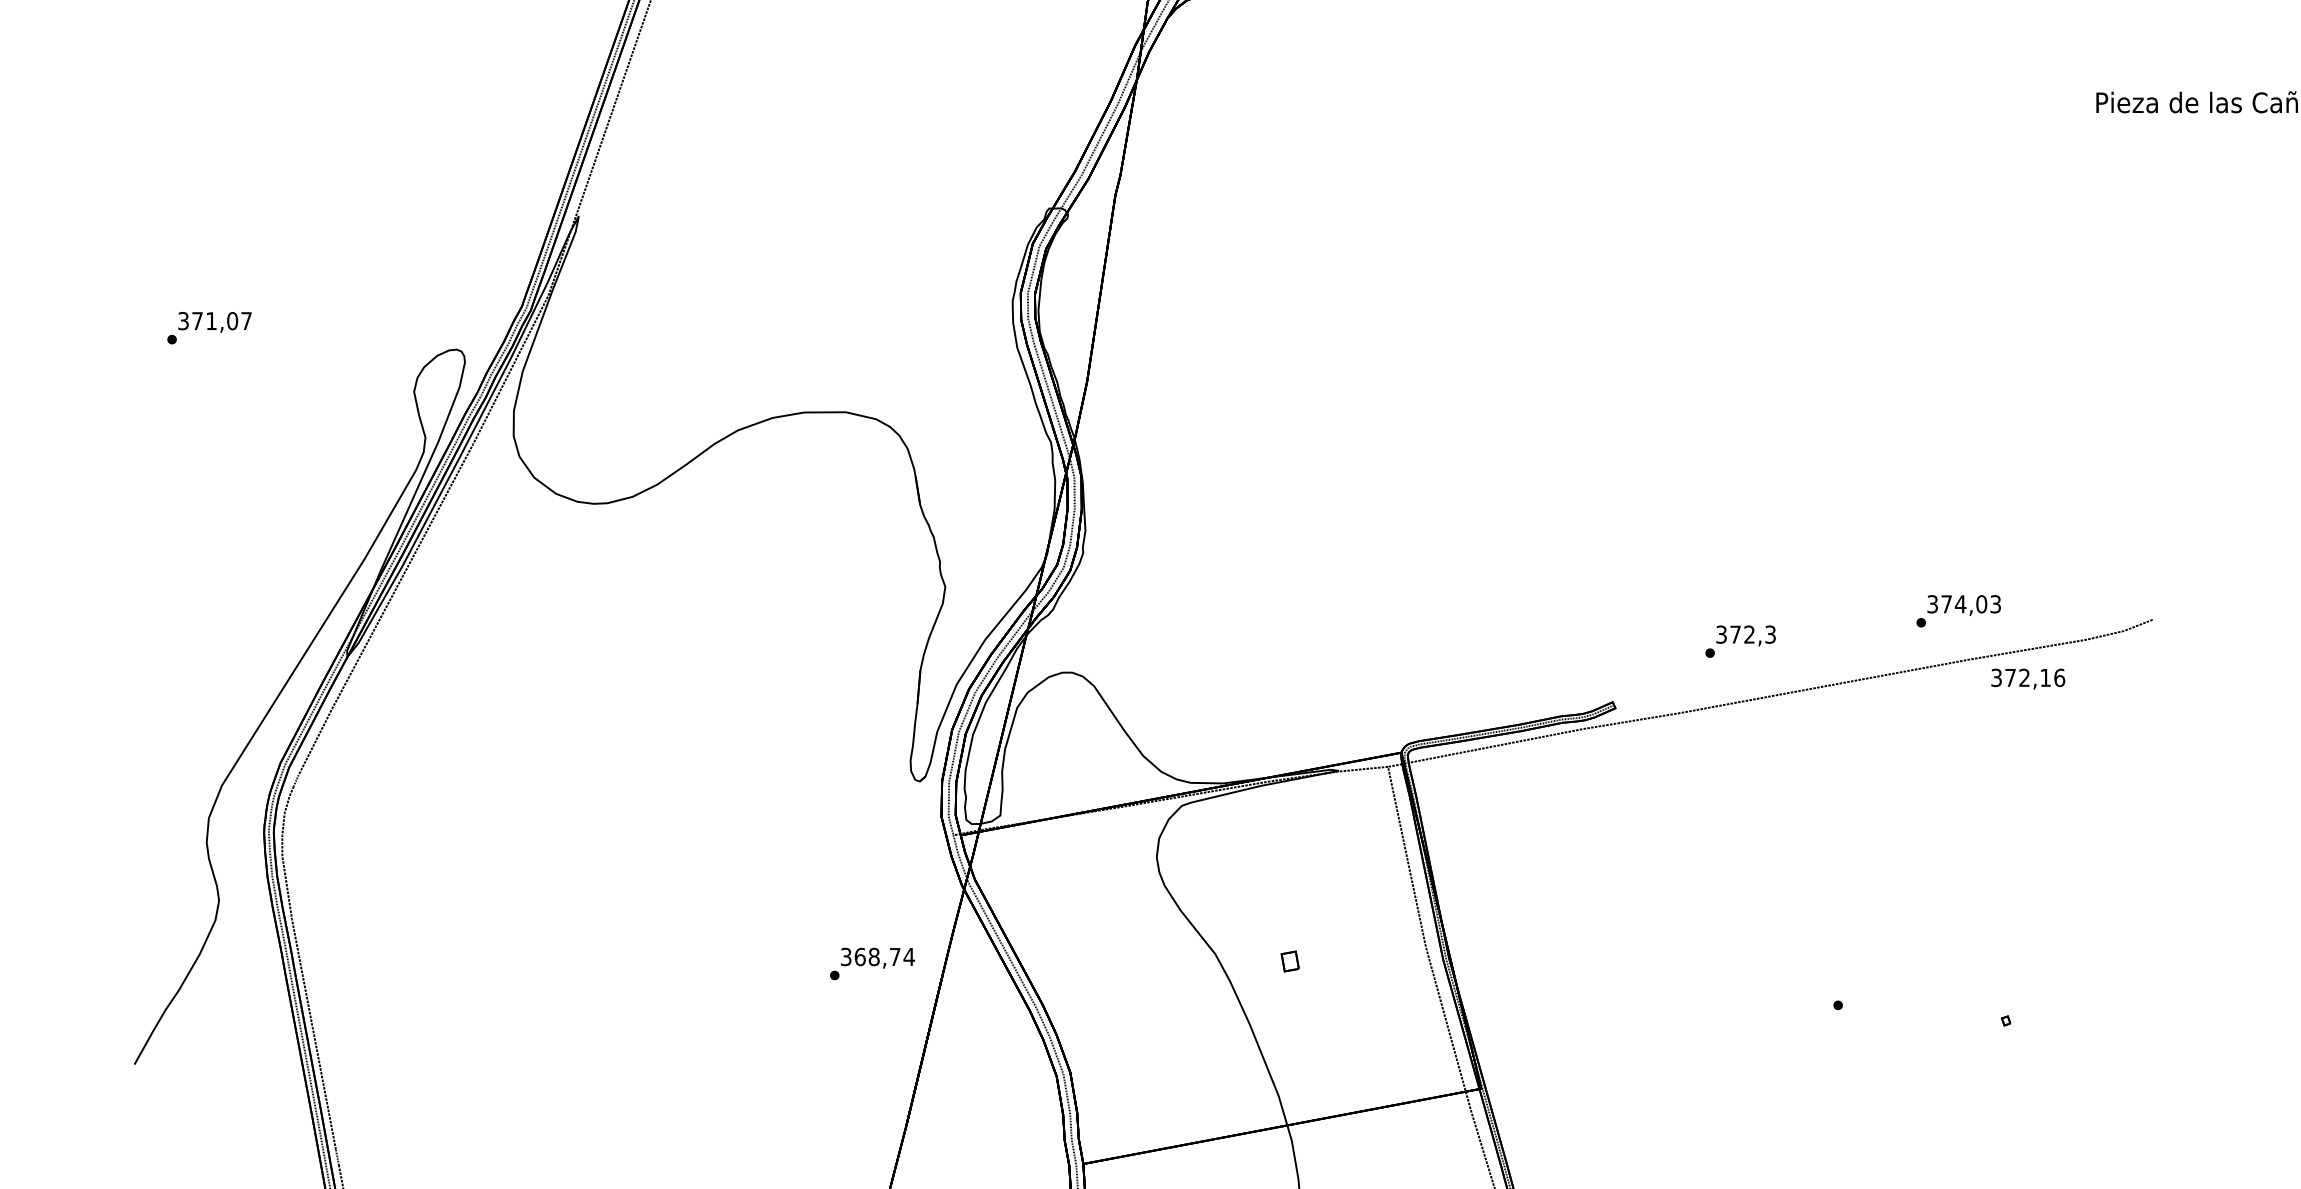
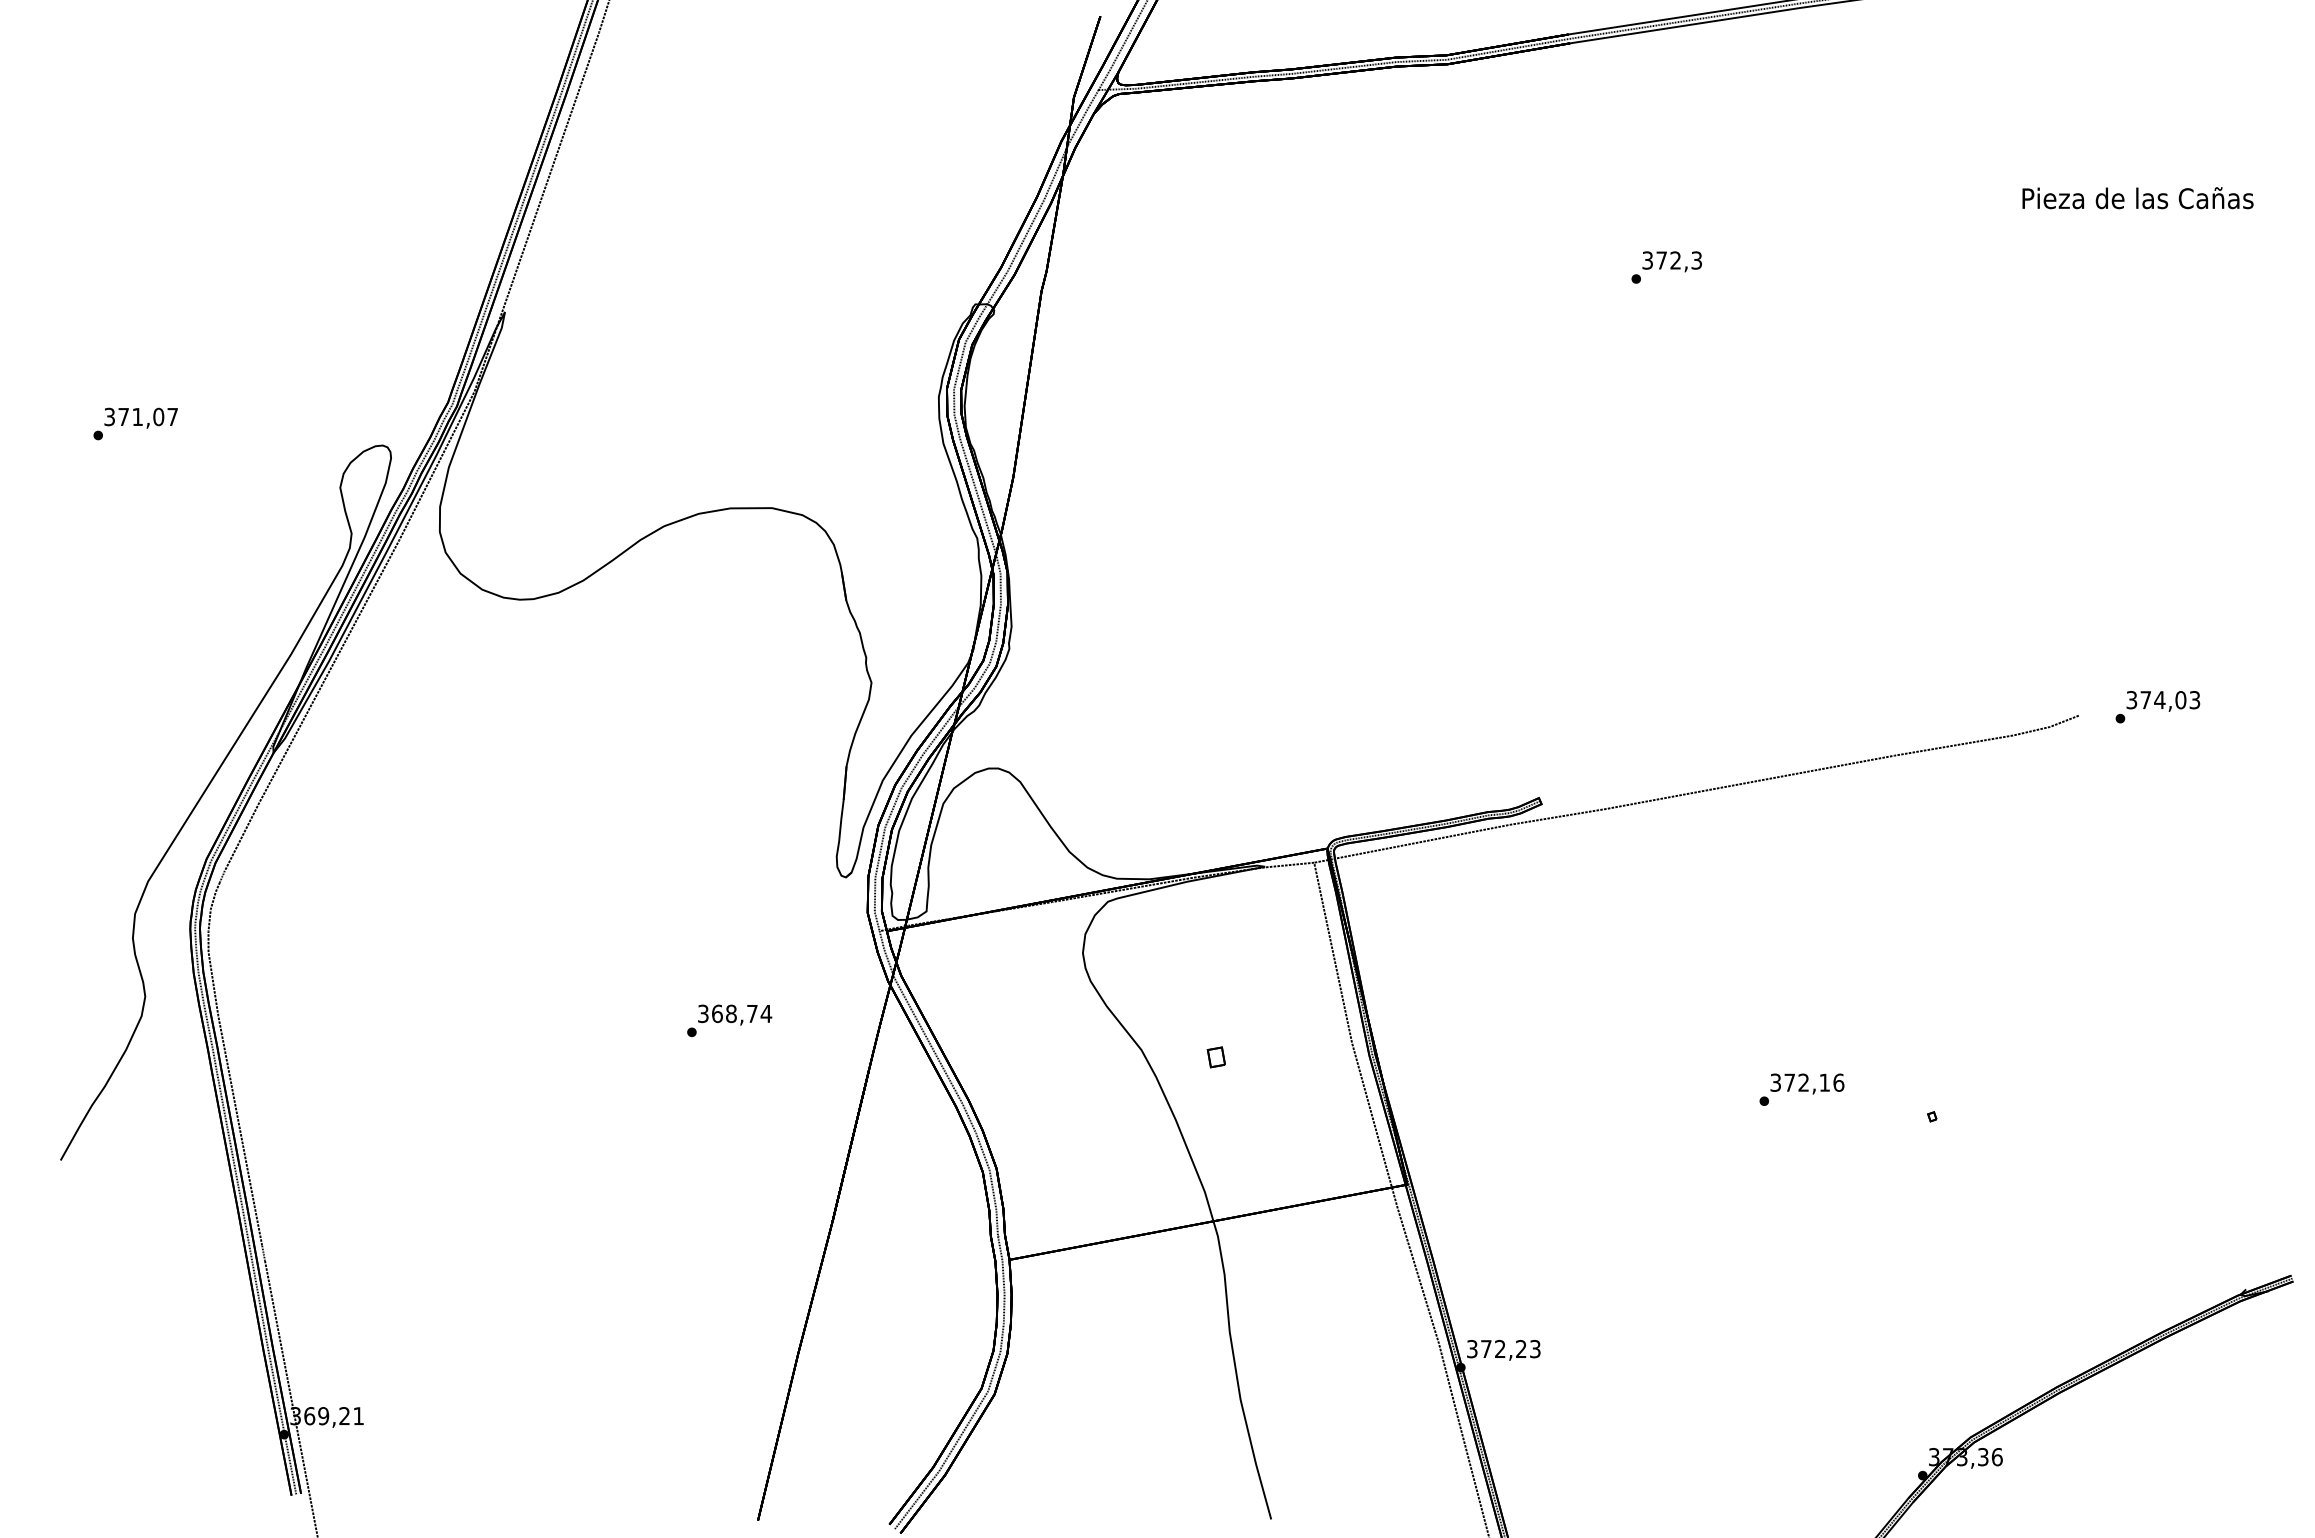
text: (1958, 611) -> (2157, 707), moved
text: (1740, 641) -> (1666, 267), moved
text: (2028, 678) -> (1807, 1083), moved
text: (872, 963) -> (729, 1020), moved

